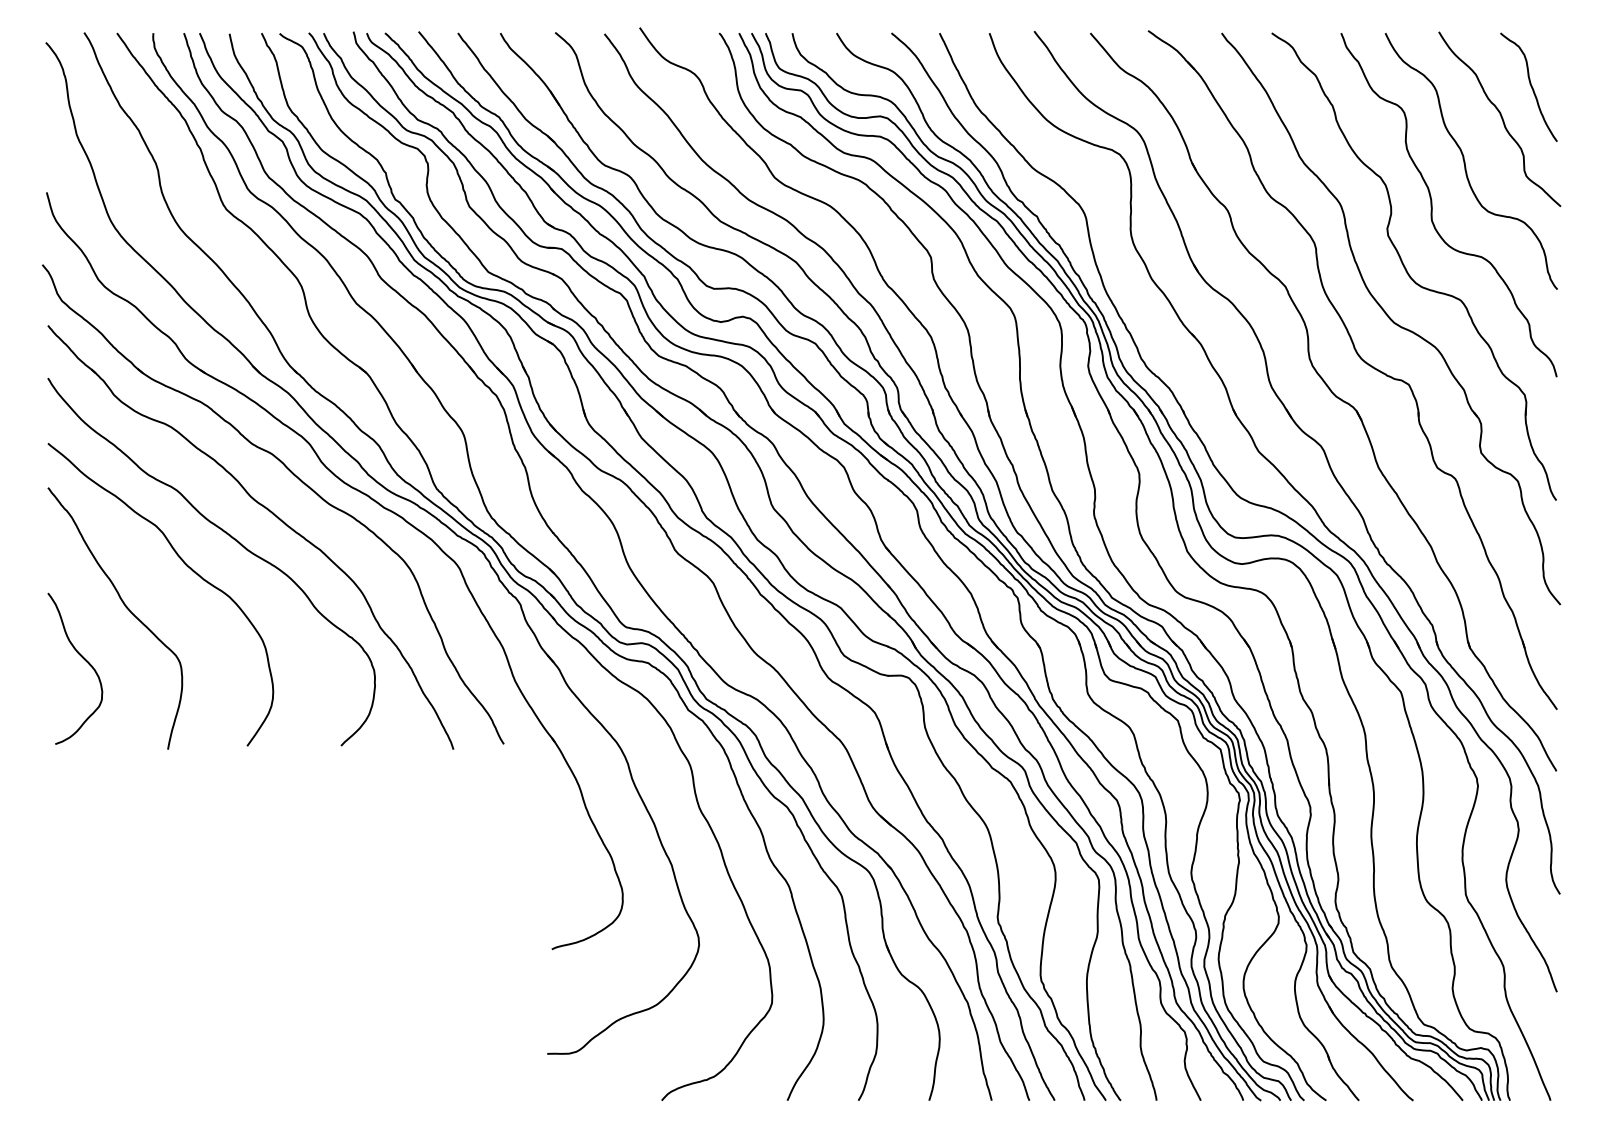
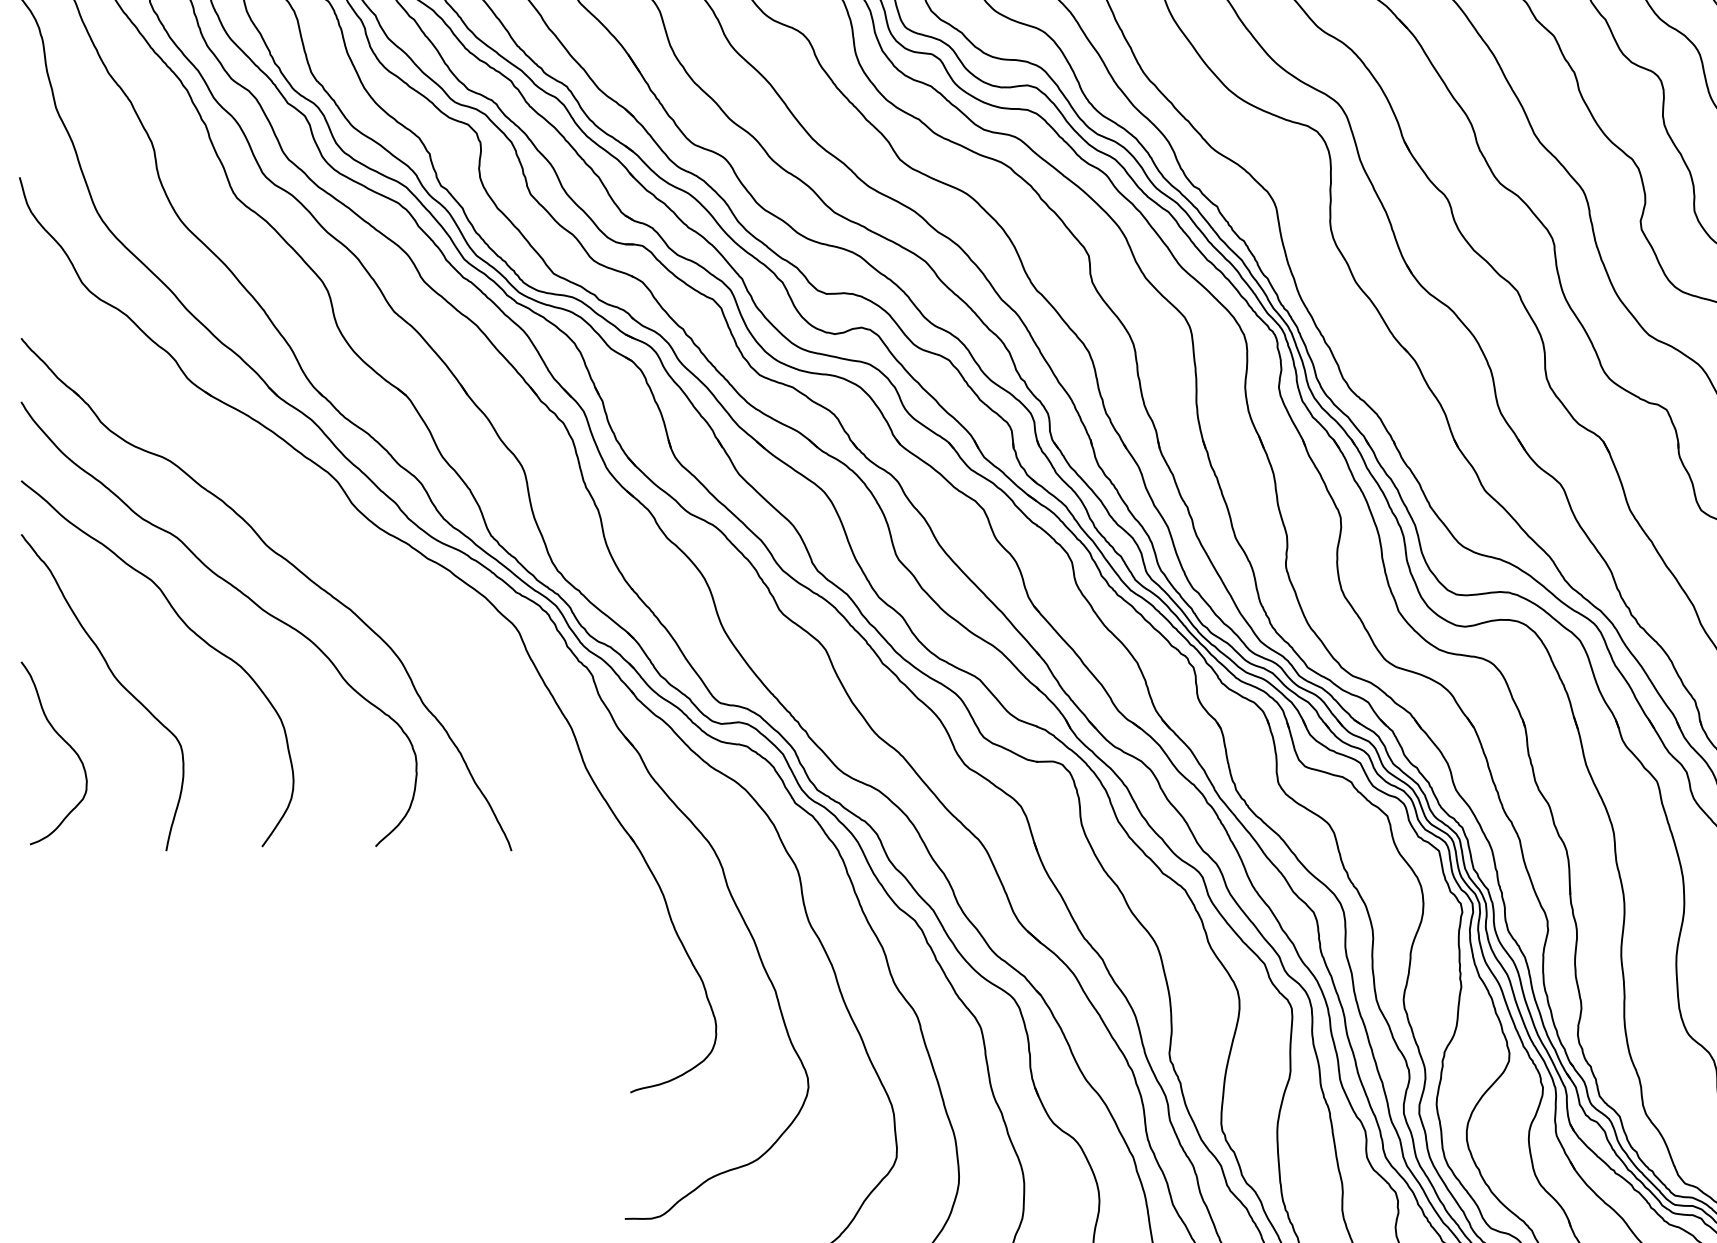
part: (294, 476) -> (319, 520), removed

